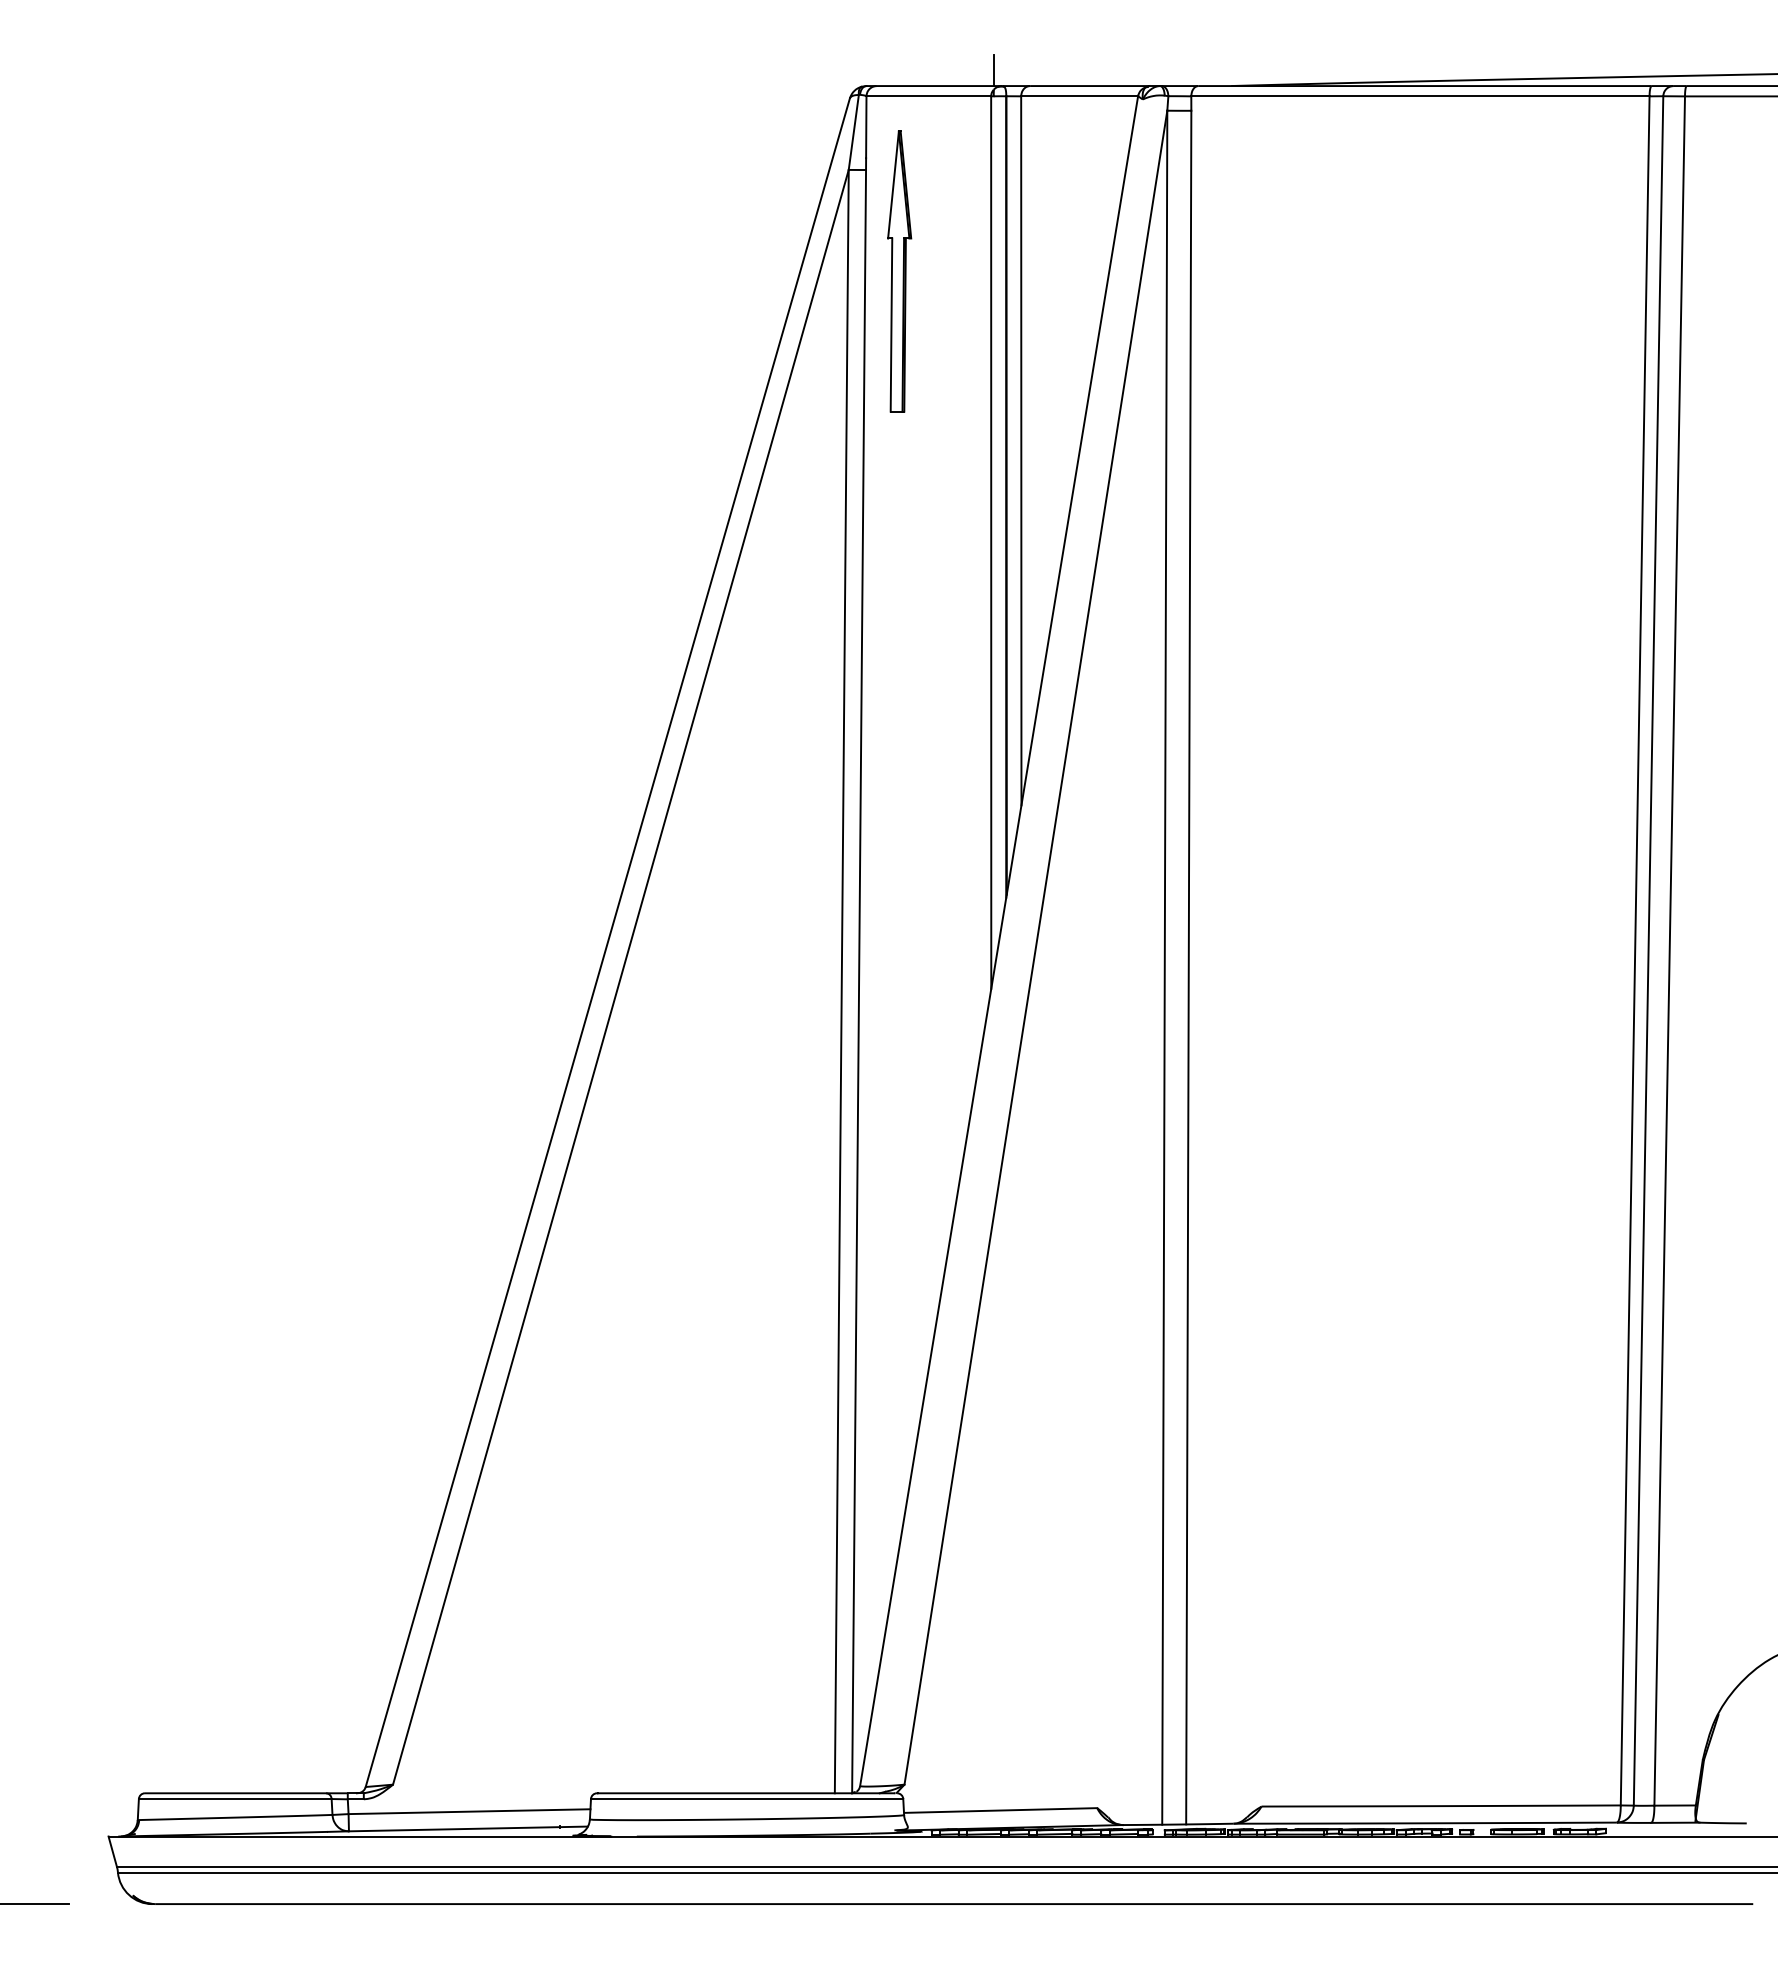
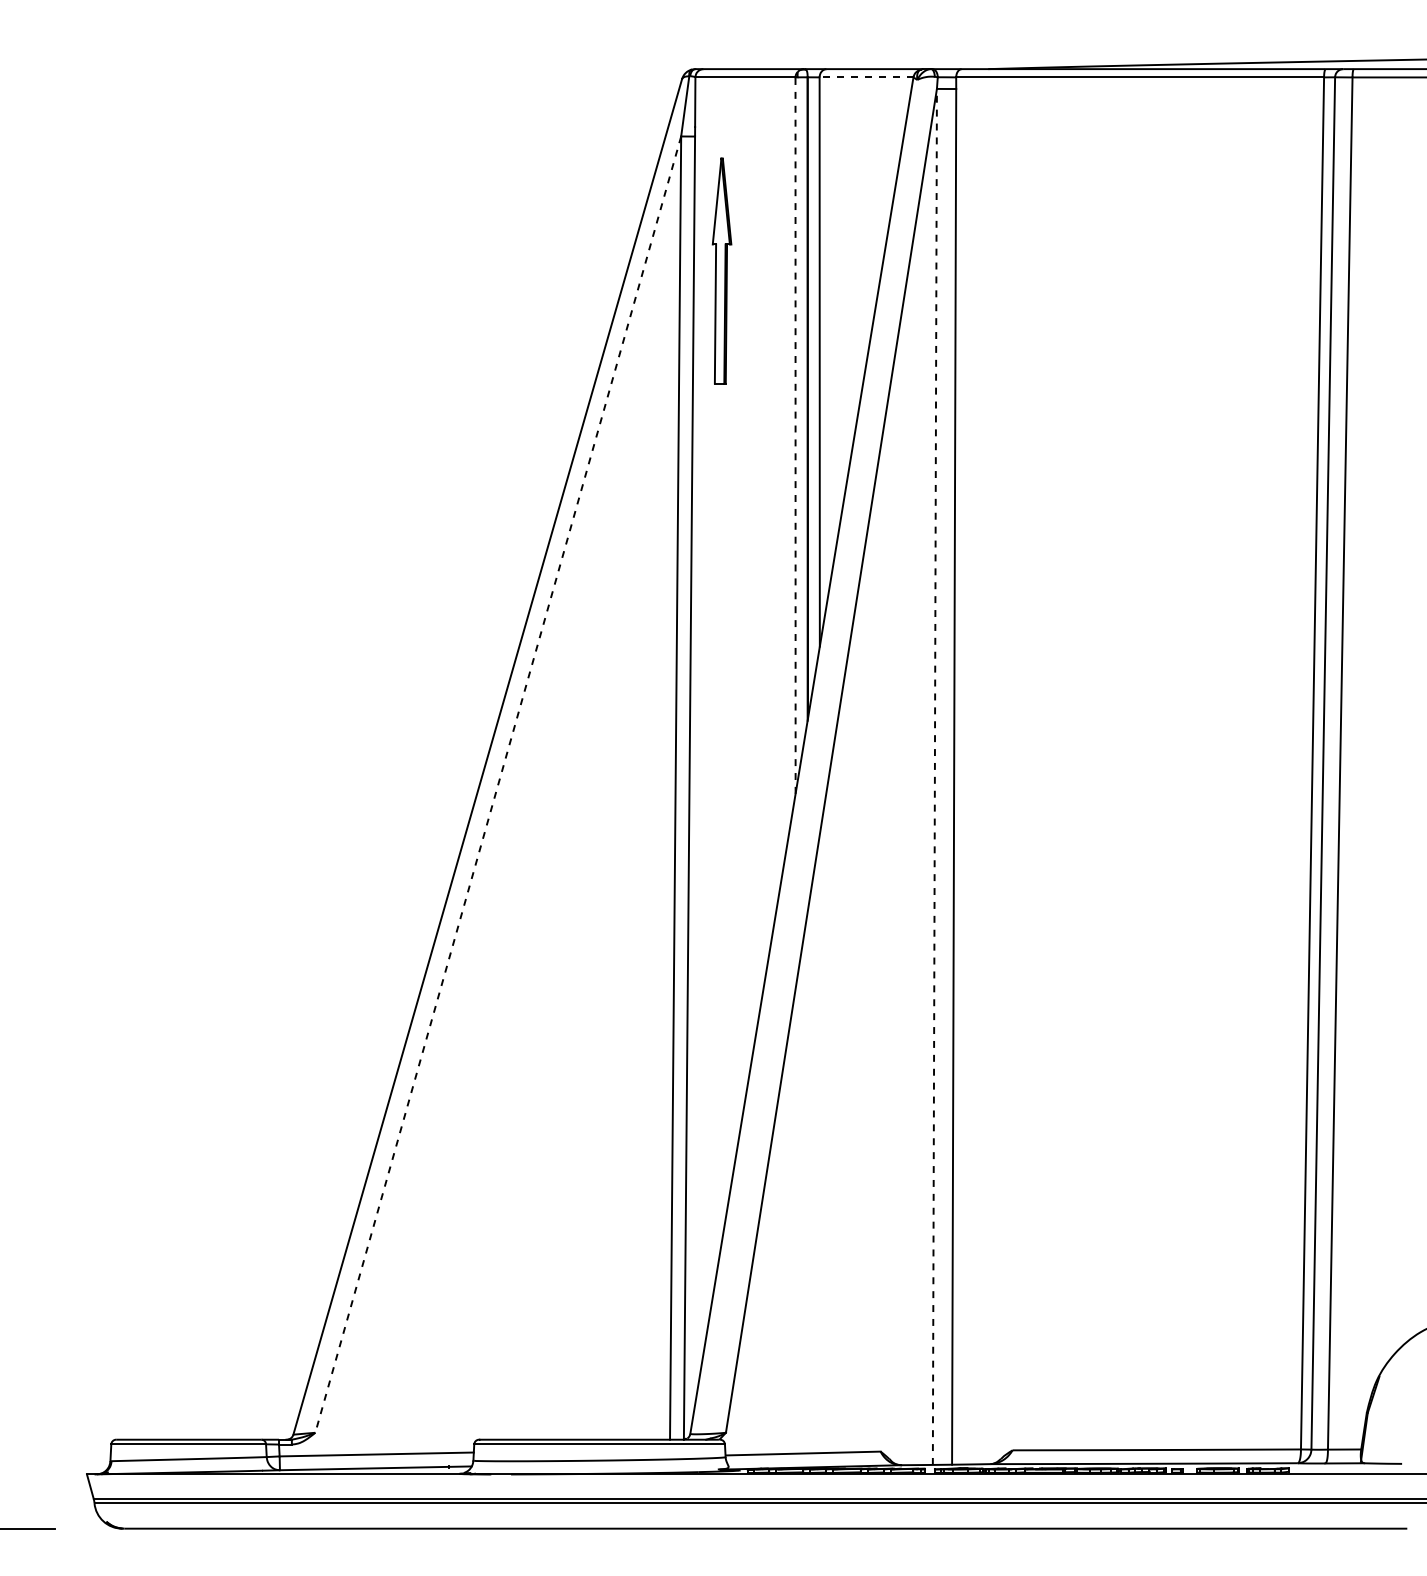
line: (993, 70) -> (797, 56), removed
line: (1079, 96) -> (866, 77), solid -> dashed
part: (899, 271) -> (721, 270), moved
line: (991, 542) -> (795, 435), solid -> dashed
line: (1164, 967) -> (934, 776), solid -> dashed
line: (620, 977) -> (497, 784), solid -> dashed

